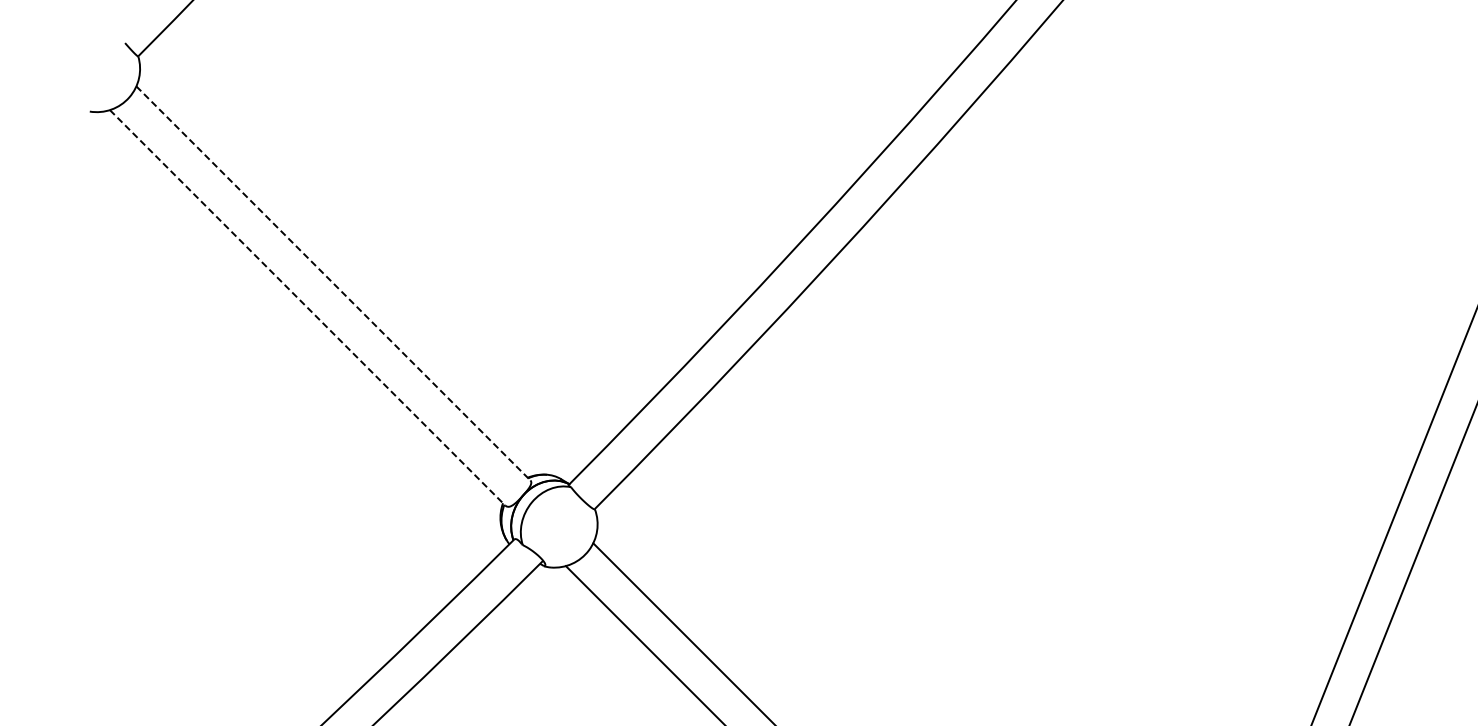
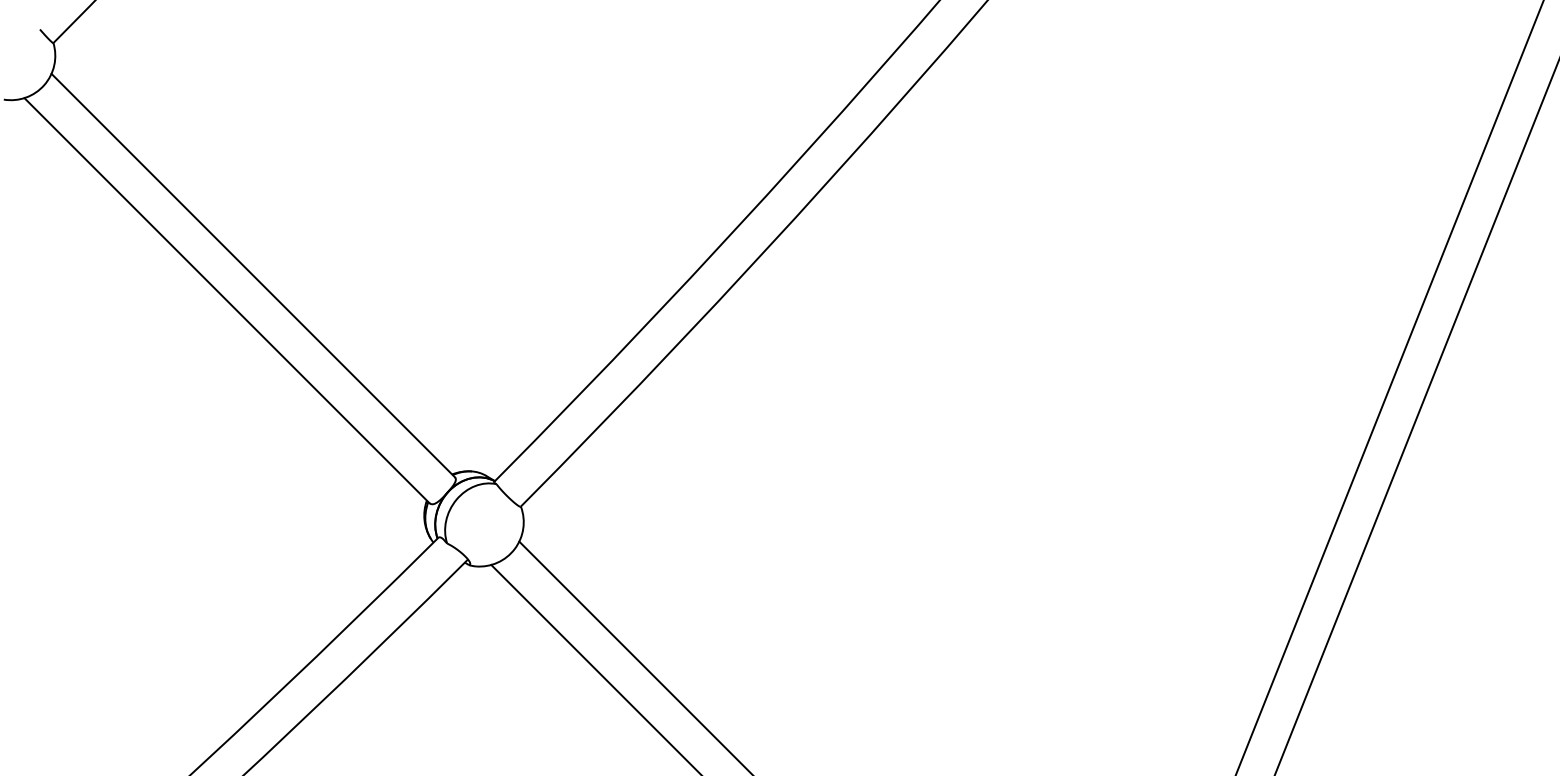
line: (333, 283) -> (253, 275), dashed -> solid
line: (308, 307) -> (227, 300), dashed -> solid

